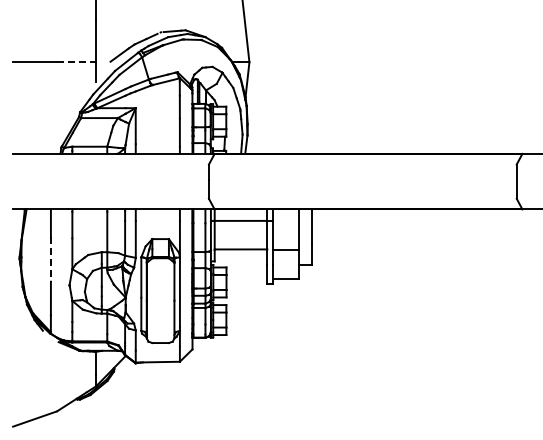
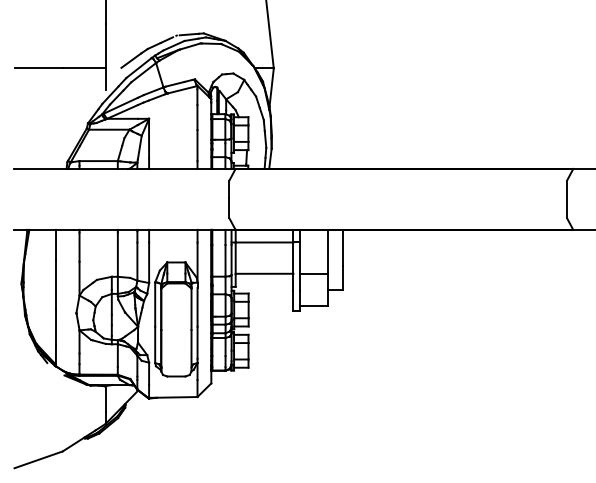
line: (76, 62) -> (84, 68), dashed -> solid
line: (50, 259) -> (55, 284), dashed -> solid

